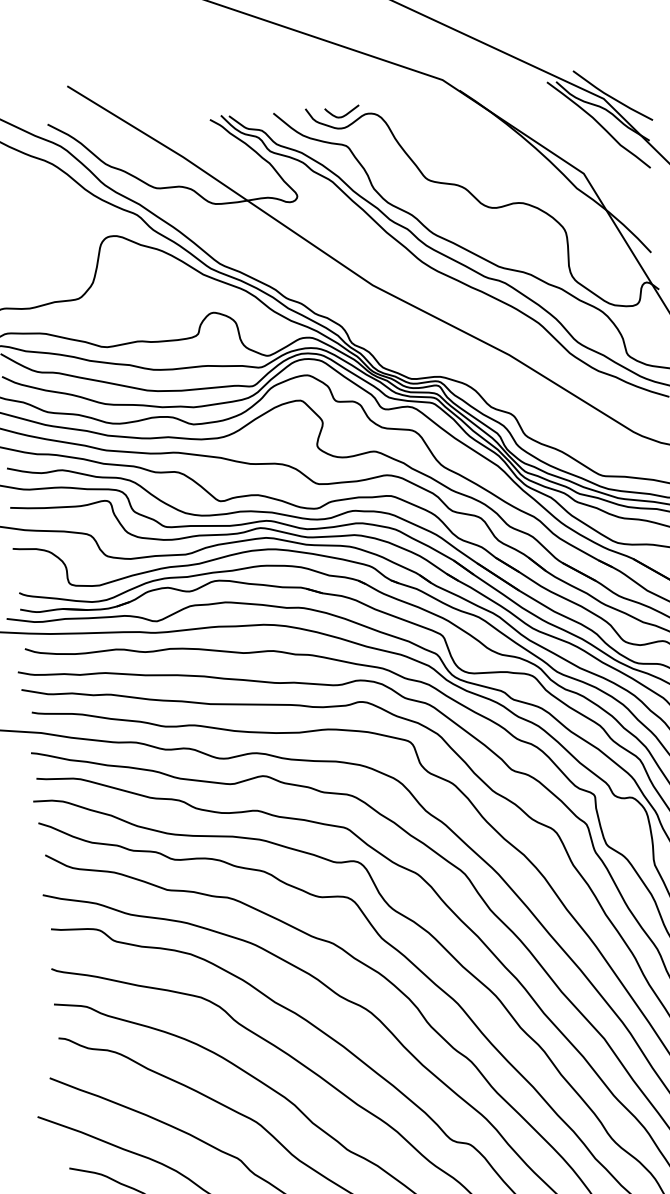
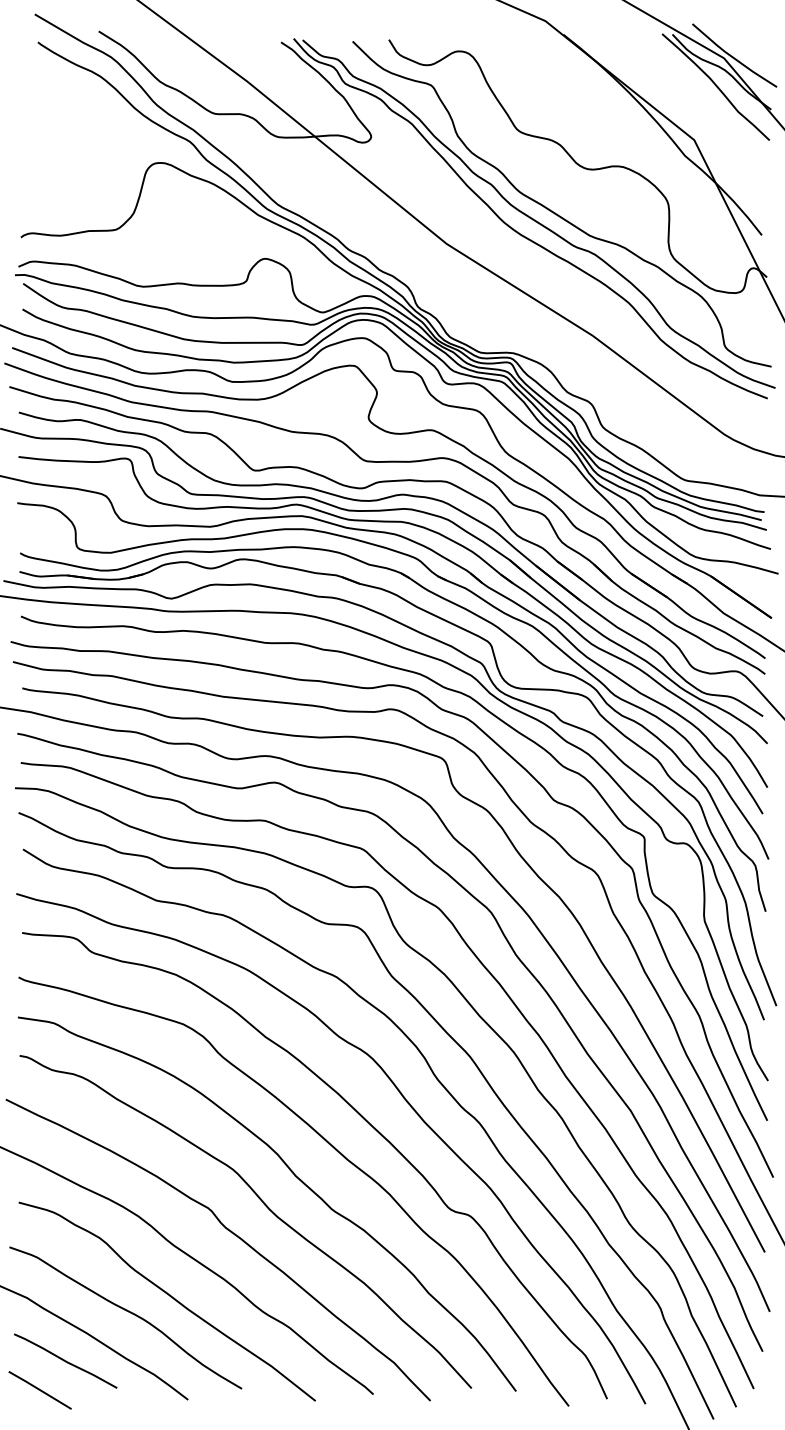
curve: (343, 115) -> (431, 50), removed

